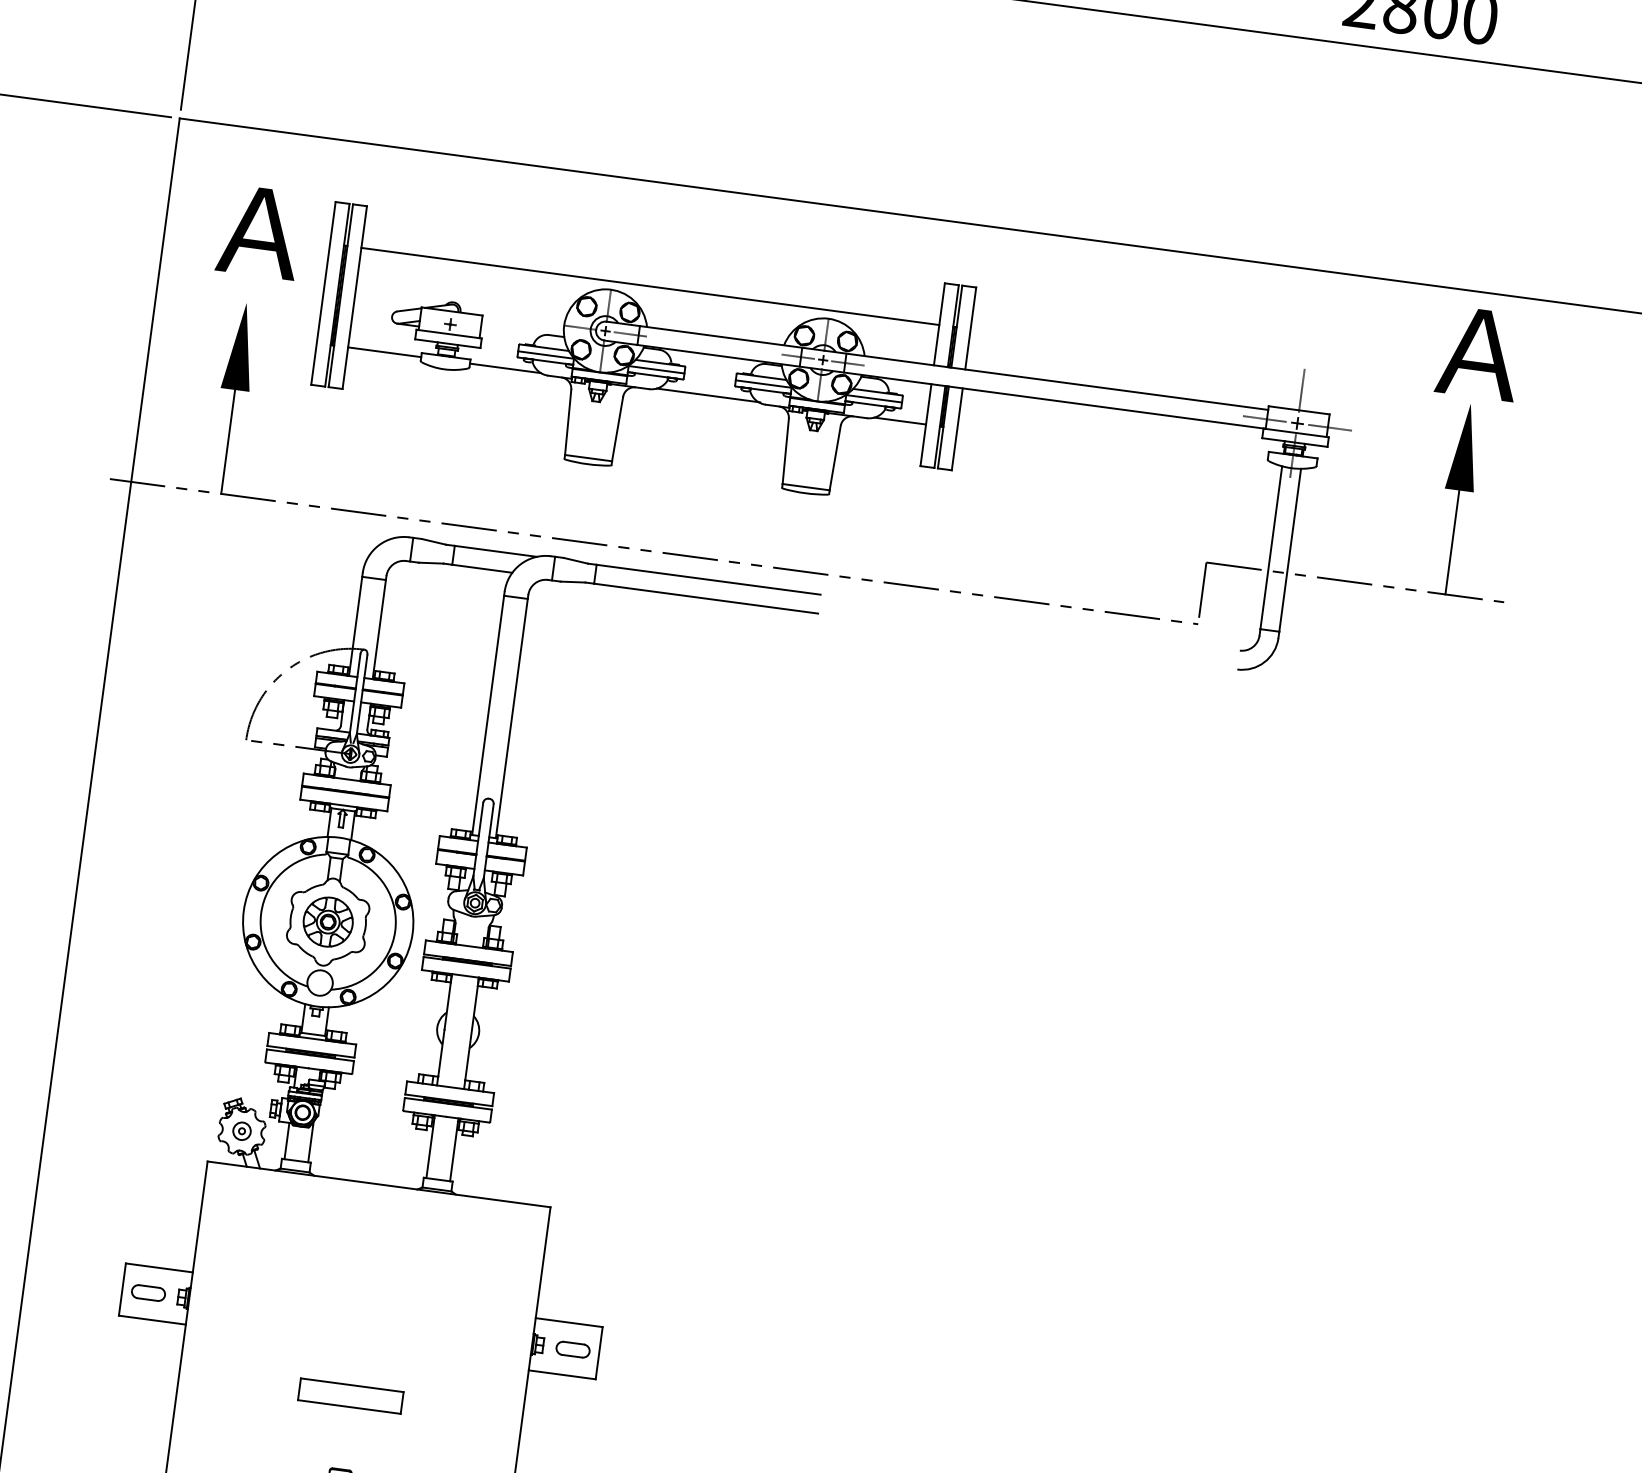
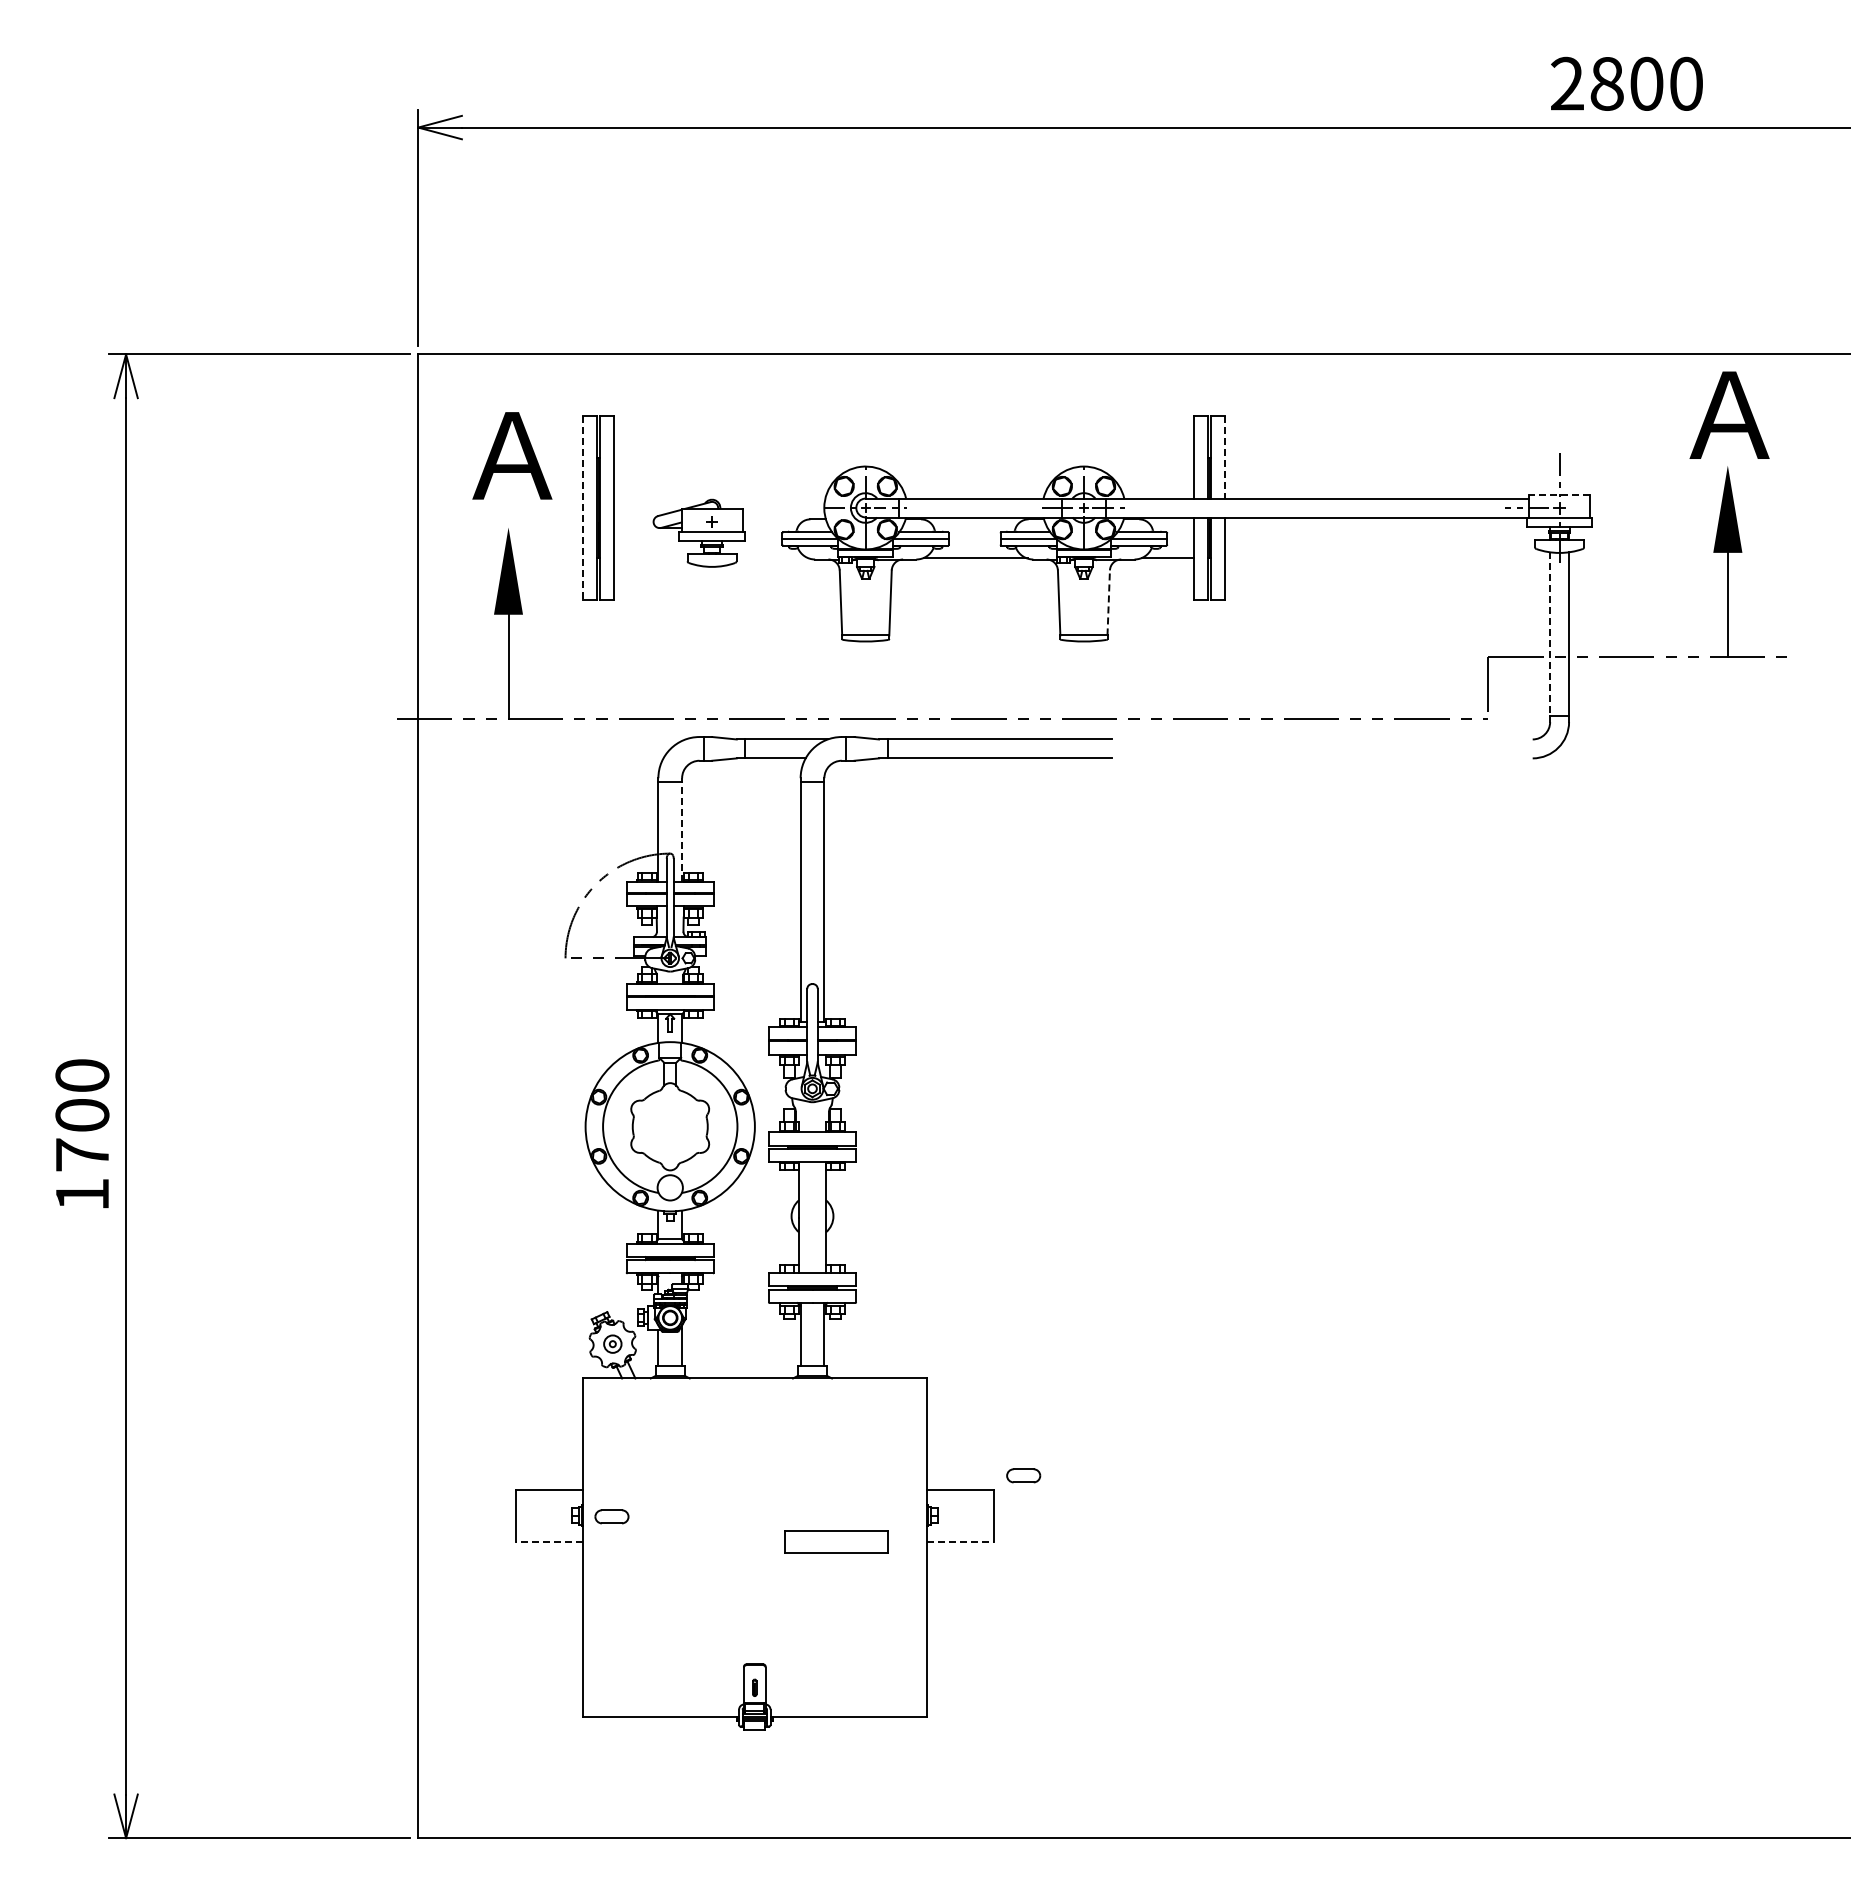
line: (649, 286) -> (903, 458), removed
line: (322, 293) -> (582, 508), solid -> dashed
line: (971, 328) -> (1225, 457), solid -> dashed
line: (384, 351) -> (650, 557), removed
line: (504, 367) -> (771, 557), removed
line: (1299, 409) -> (1559, 494), solid -> dashed
line: (1330, 428) -> (1592, 508), removed
line: (835, 457) -> (1108, 602), solid -> dashed
line: (1271, 547) -> (1550, 633), solid -> dashed
line: (380, 627) -> (682, 829), solid -> dashed
part: (328, 921) -> (670, 1126), removed
part: (148, 1292) -> (611, 1516), moved
line: (152, 1320) -> (549, 1542), solid -> dashed
part: (572, 1349) -> (1023, 1475), moved
line: (562, 1375) -> (960, 1542), solid -> dashed
part: (350, 1395) -> (836, 1541), moved

